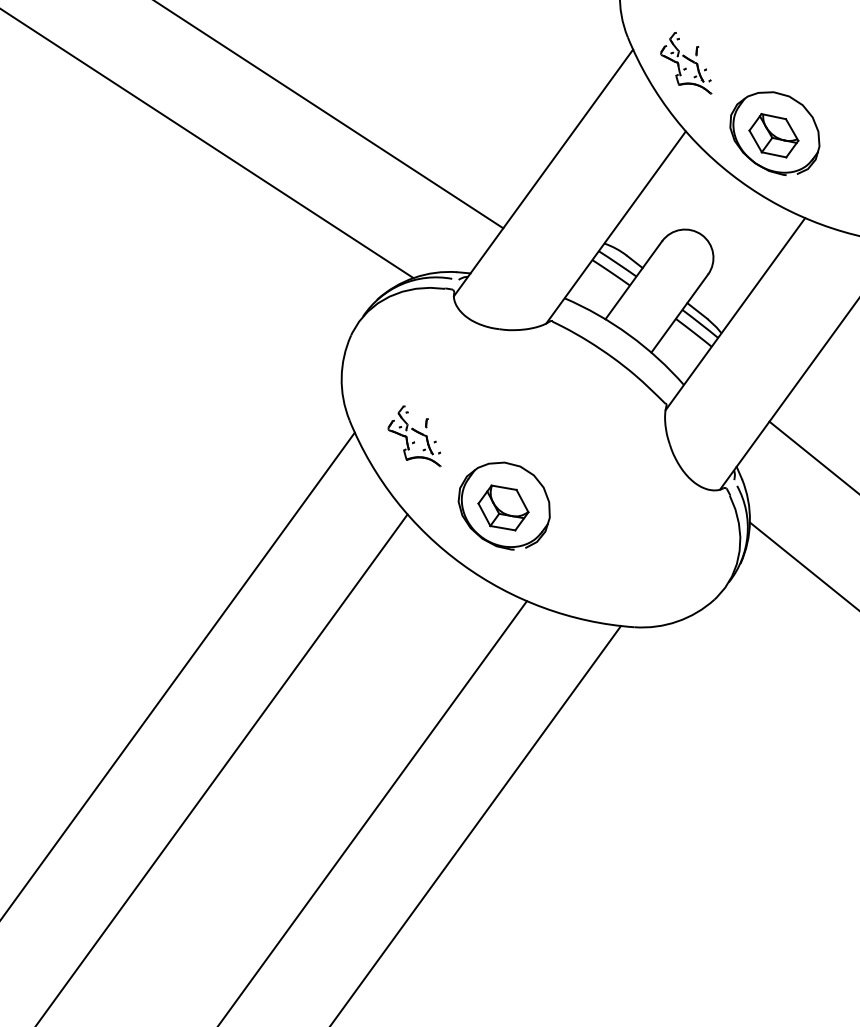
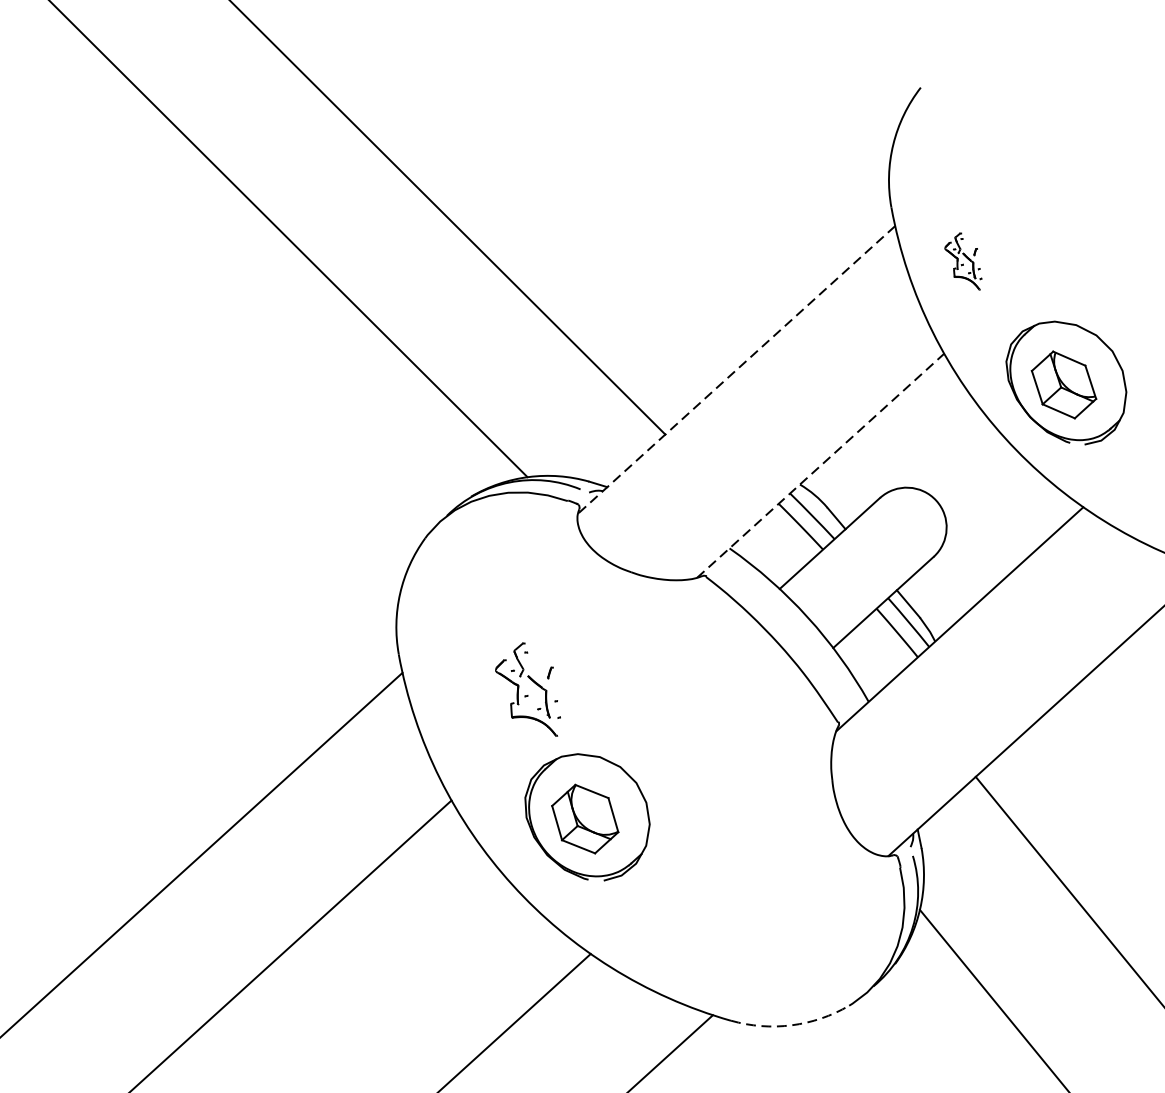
part: (686, 63) -> (964, 260), size x0.6
line: (543, 173) -> (736, 370), solid -> dashed
line: (616, 227) -> (821, 465), solid -> dashed
part: (414, 436) -> (529, 687), moved
arc: (677, 621) -> (791, 1025), solid -> dashed

